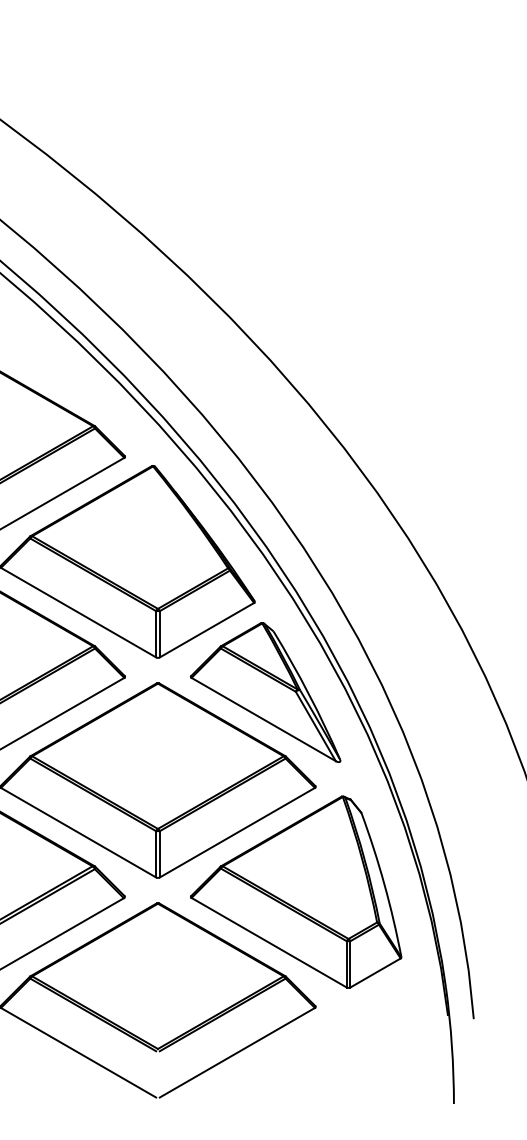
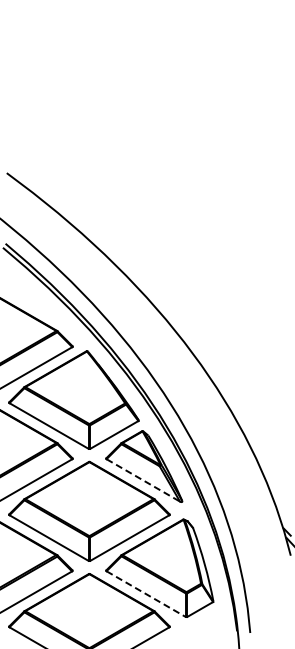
line: (264, 719) -> (143, 480), solid -> dashed
line: (269, 943) -> (146, 594), solid -> dashed

